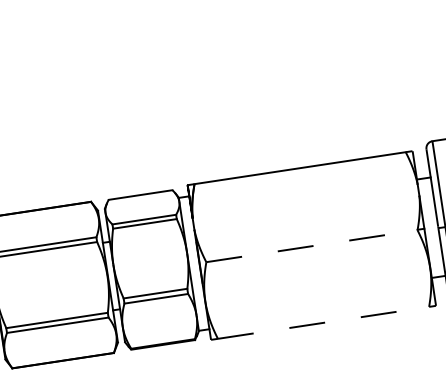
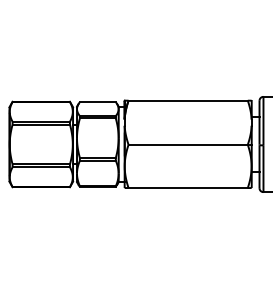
line: (312, 245) -> (188, 144), dashed -> solid
line: (324, 323) -> (188, 188), dashed -> solid

